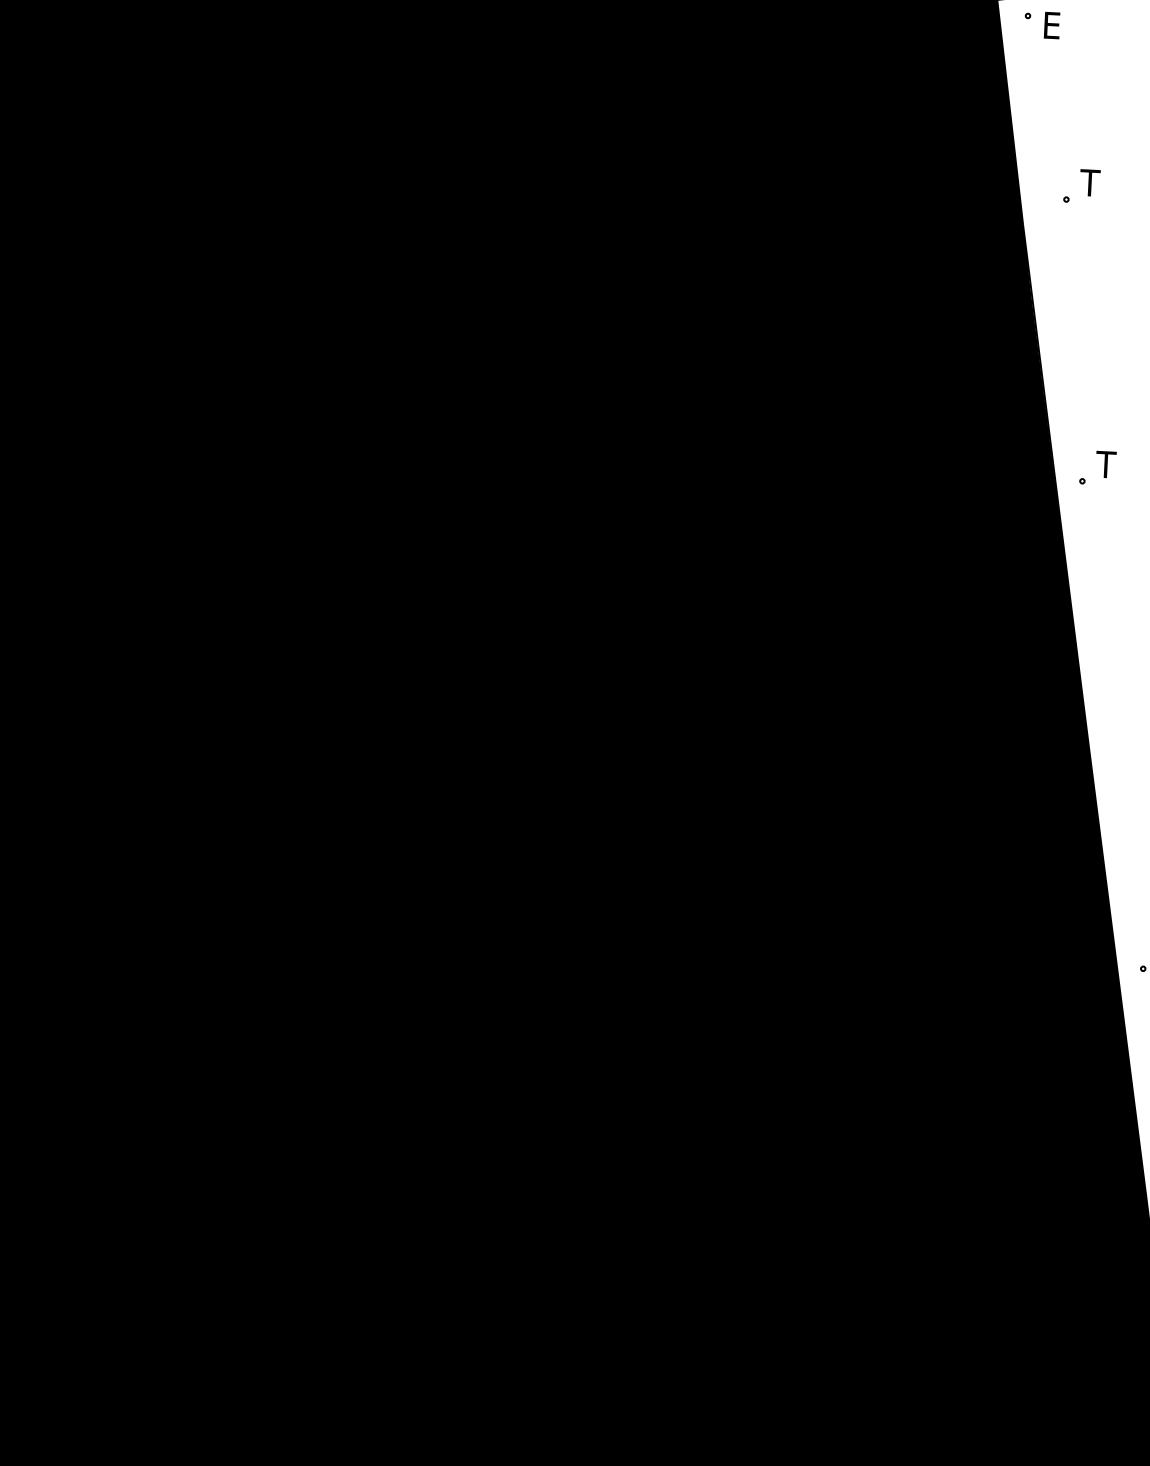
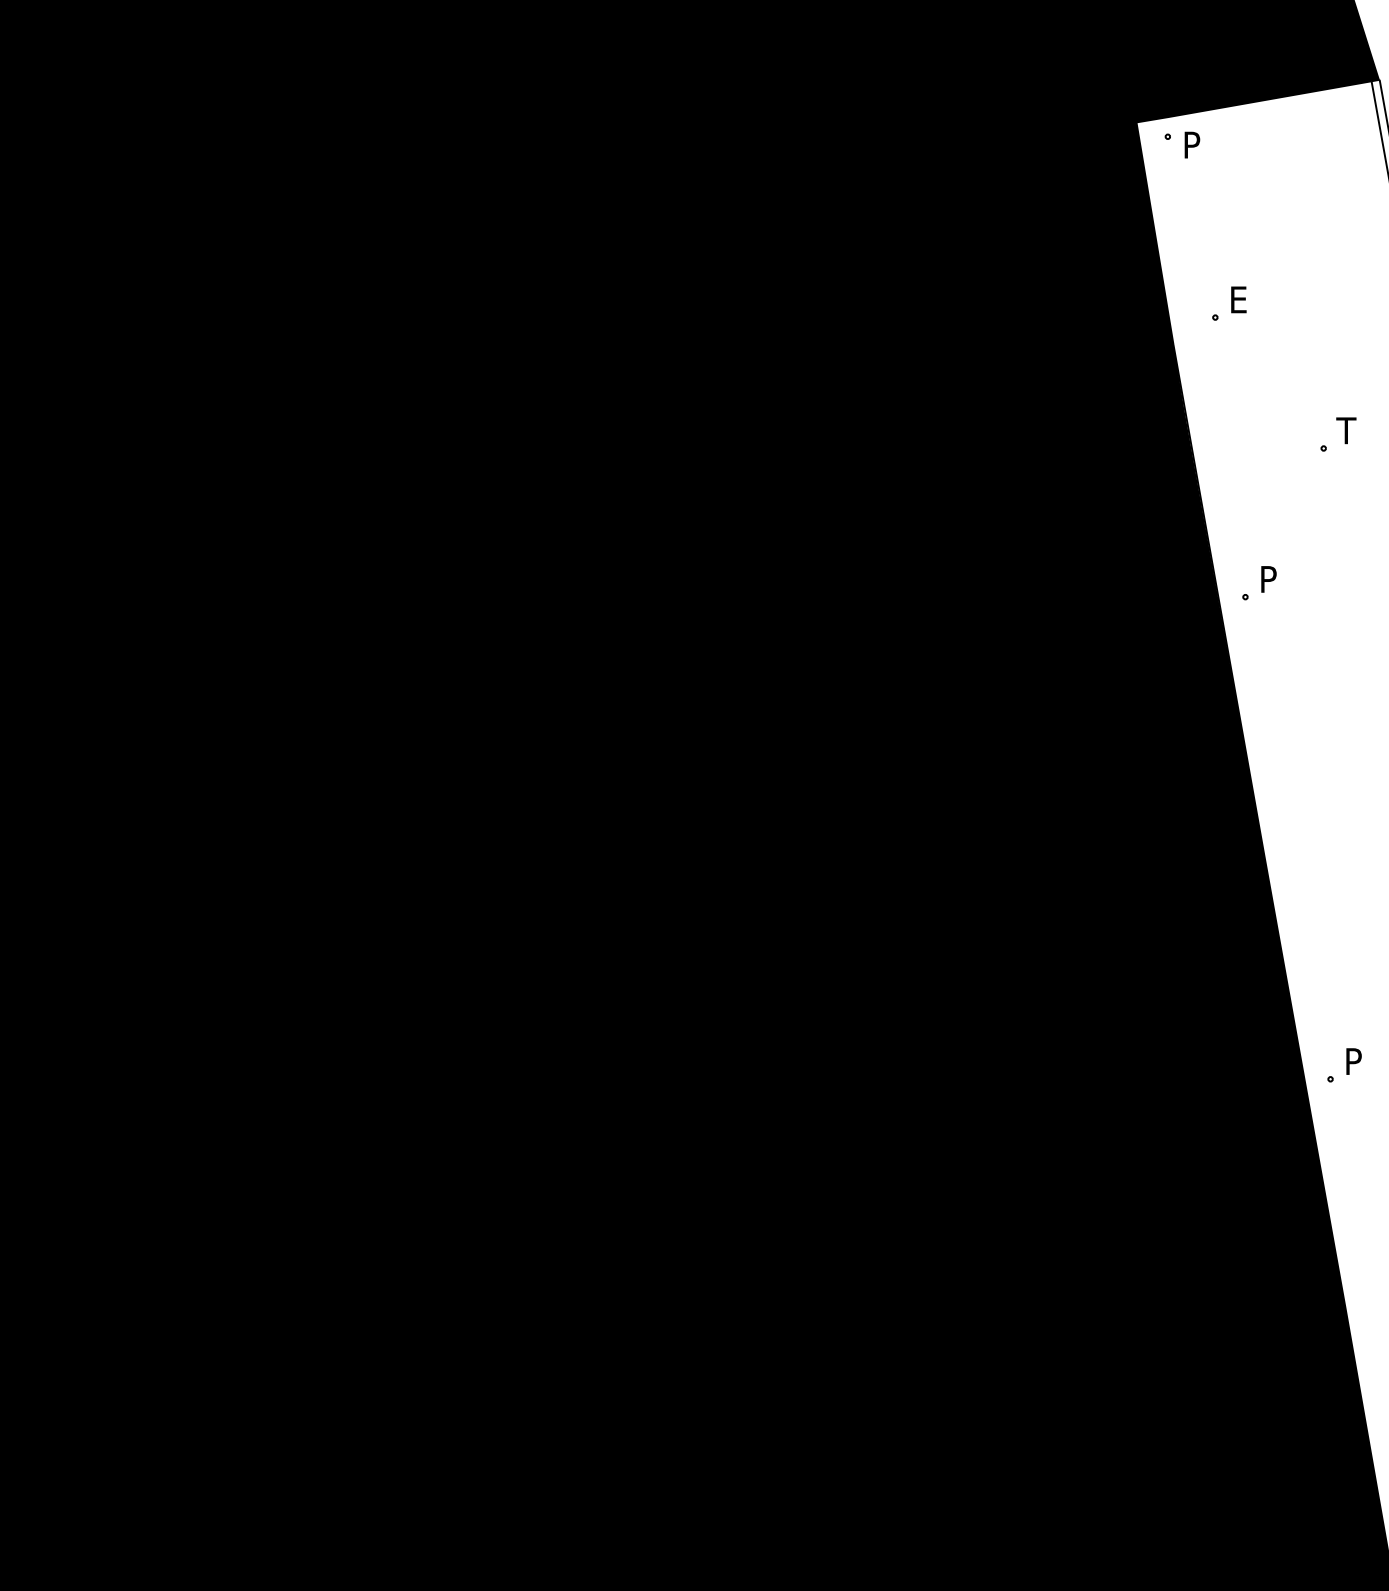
text: (1054, 25) -> (1194, 144), E -> P
text: (1089, 182) -> (1237, 299), T -> E
text: (1106, 464) -> (1268, 579), T -> P

